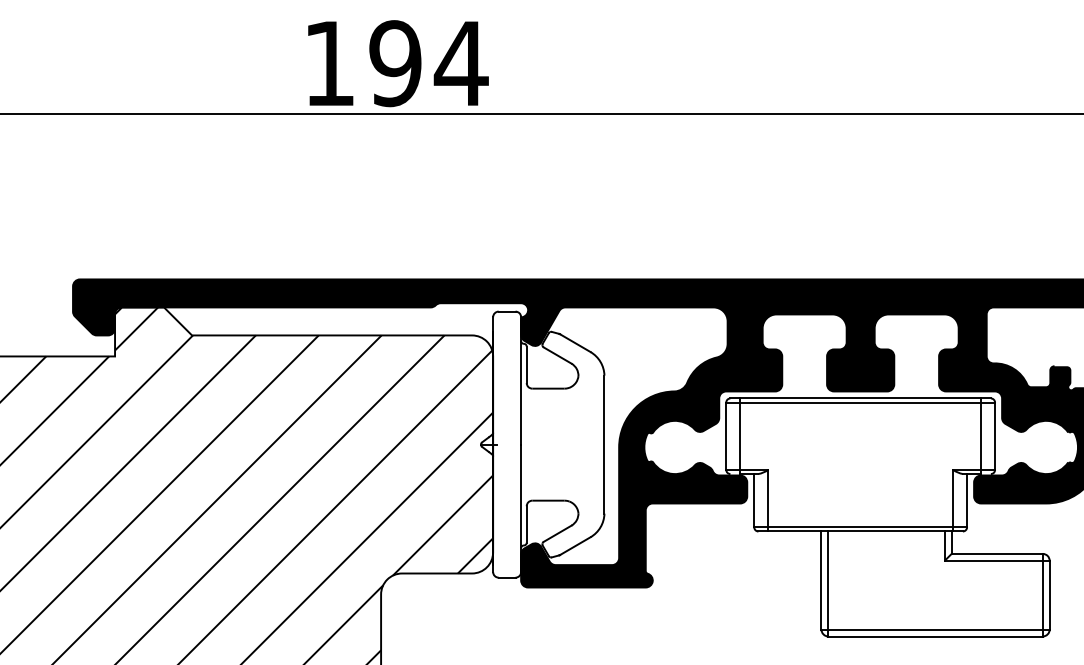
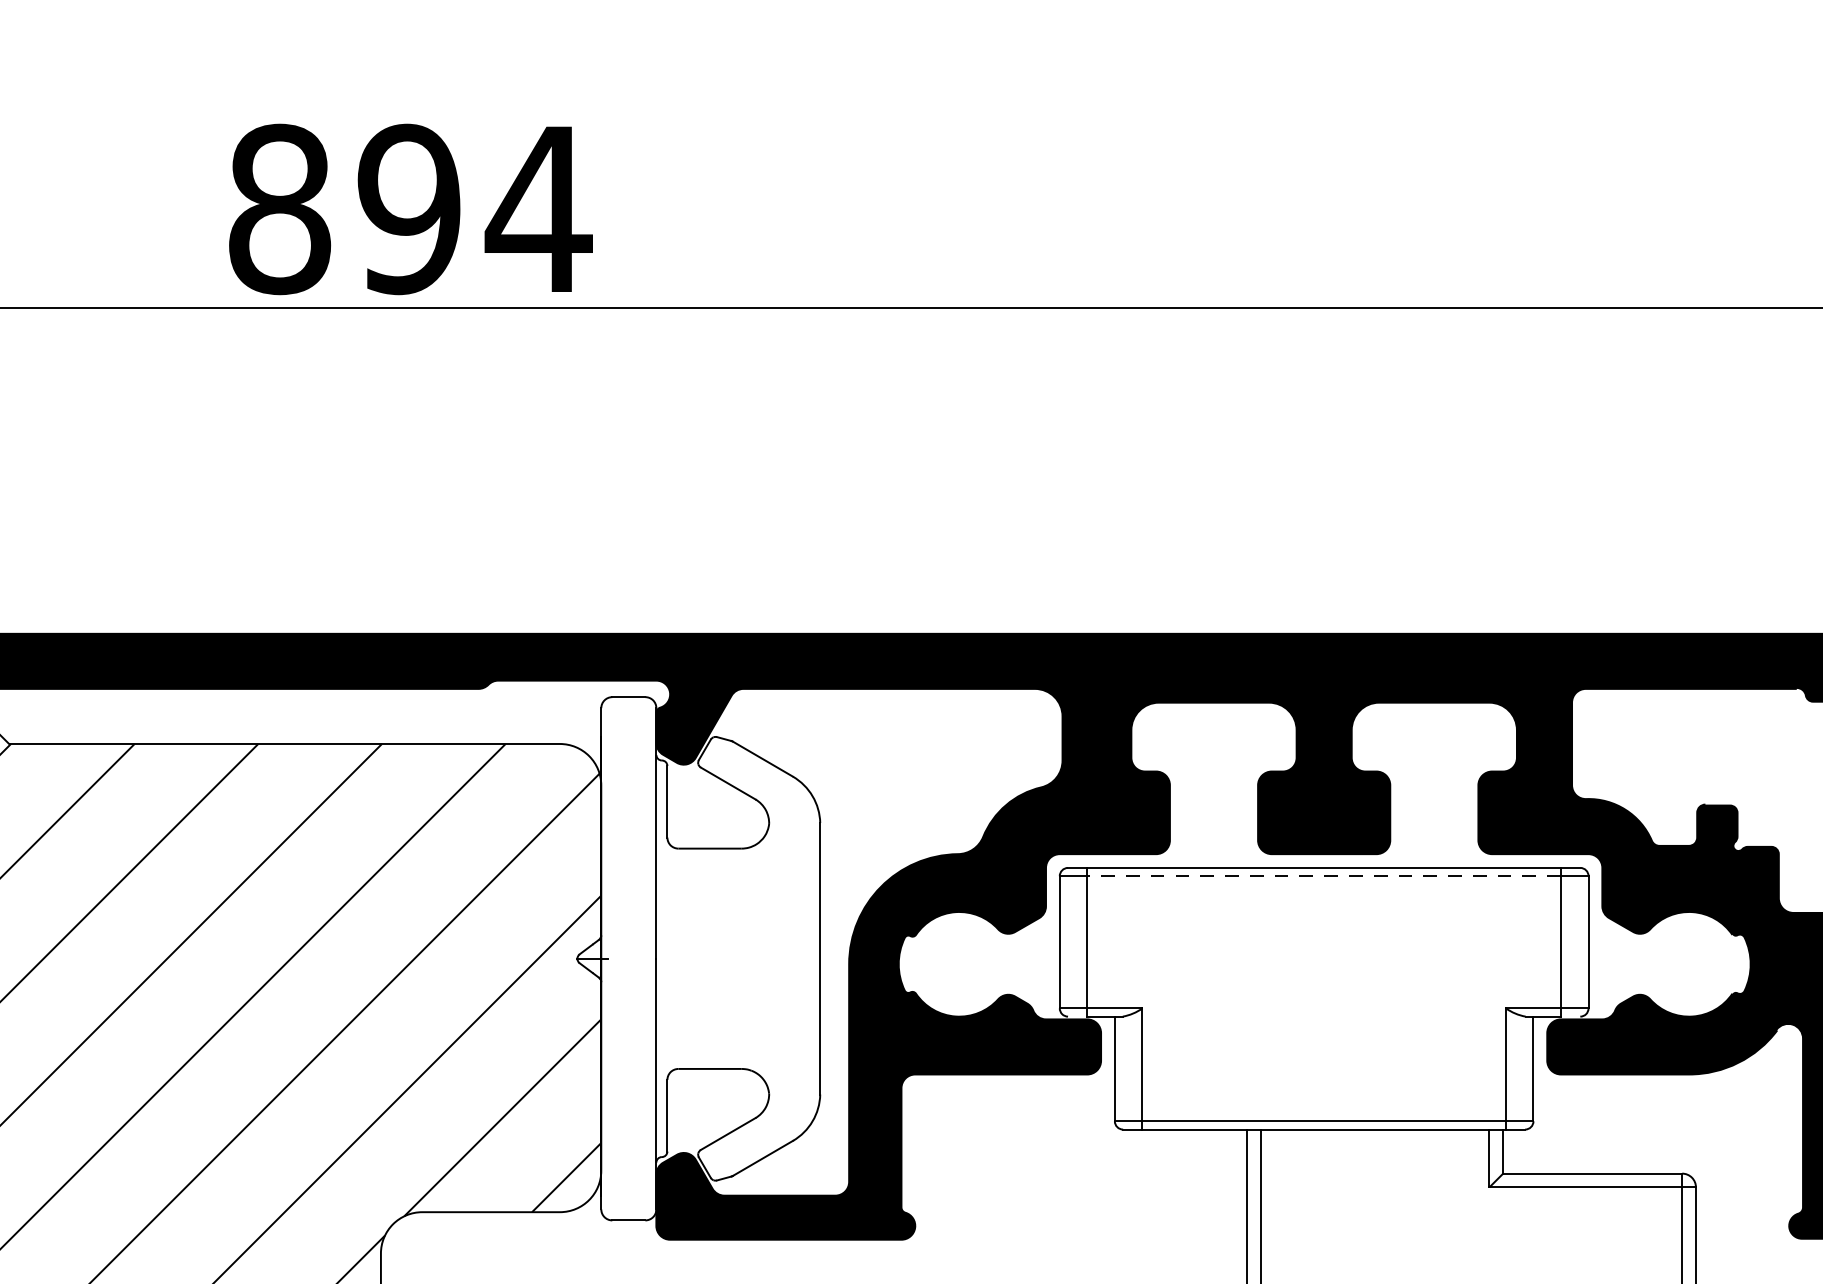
text: (329, 63) -> (279, 209), 194 -> 894
line: (860, 402) -> (1323, 875), solid -> dashed

